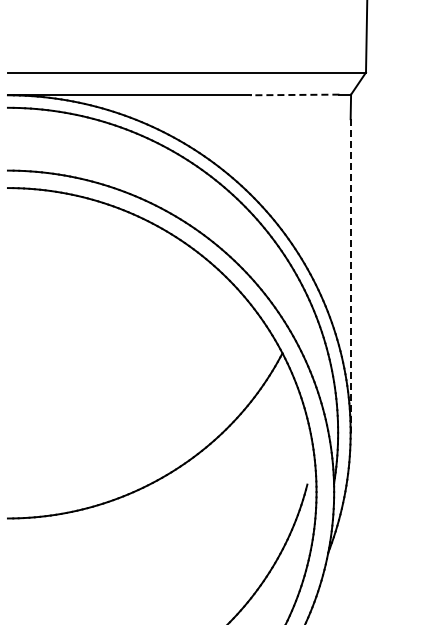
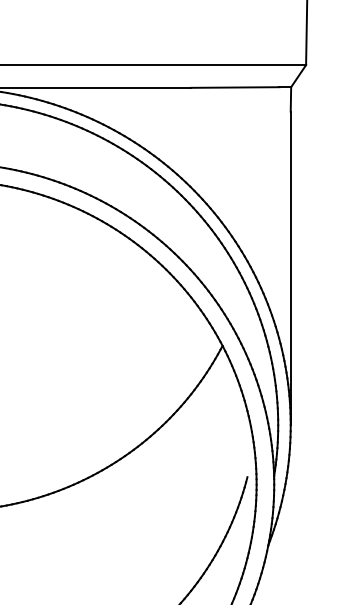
line: (294, 94) -> (234, 87), dashed -> solid
line: (350, 276) -> (290, 269), dashed -> solid

